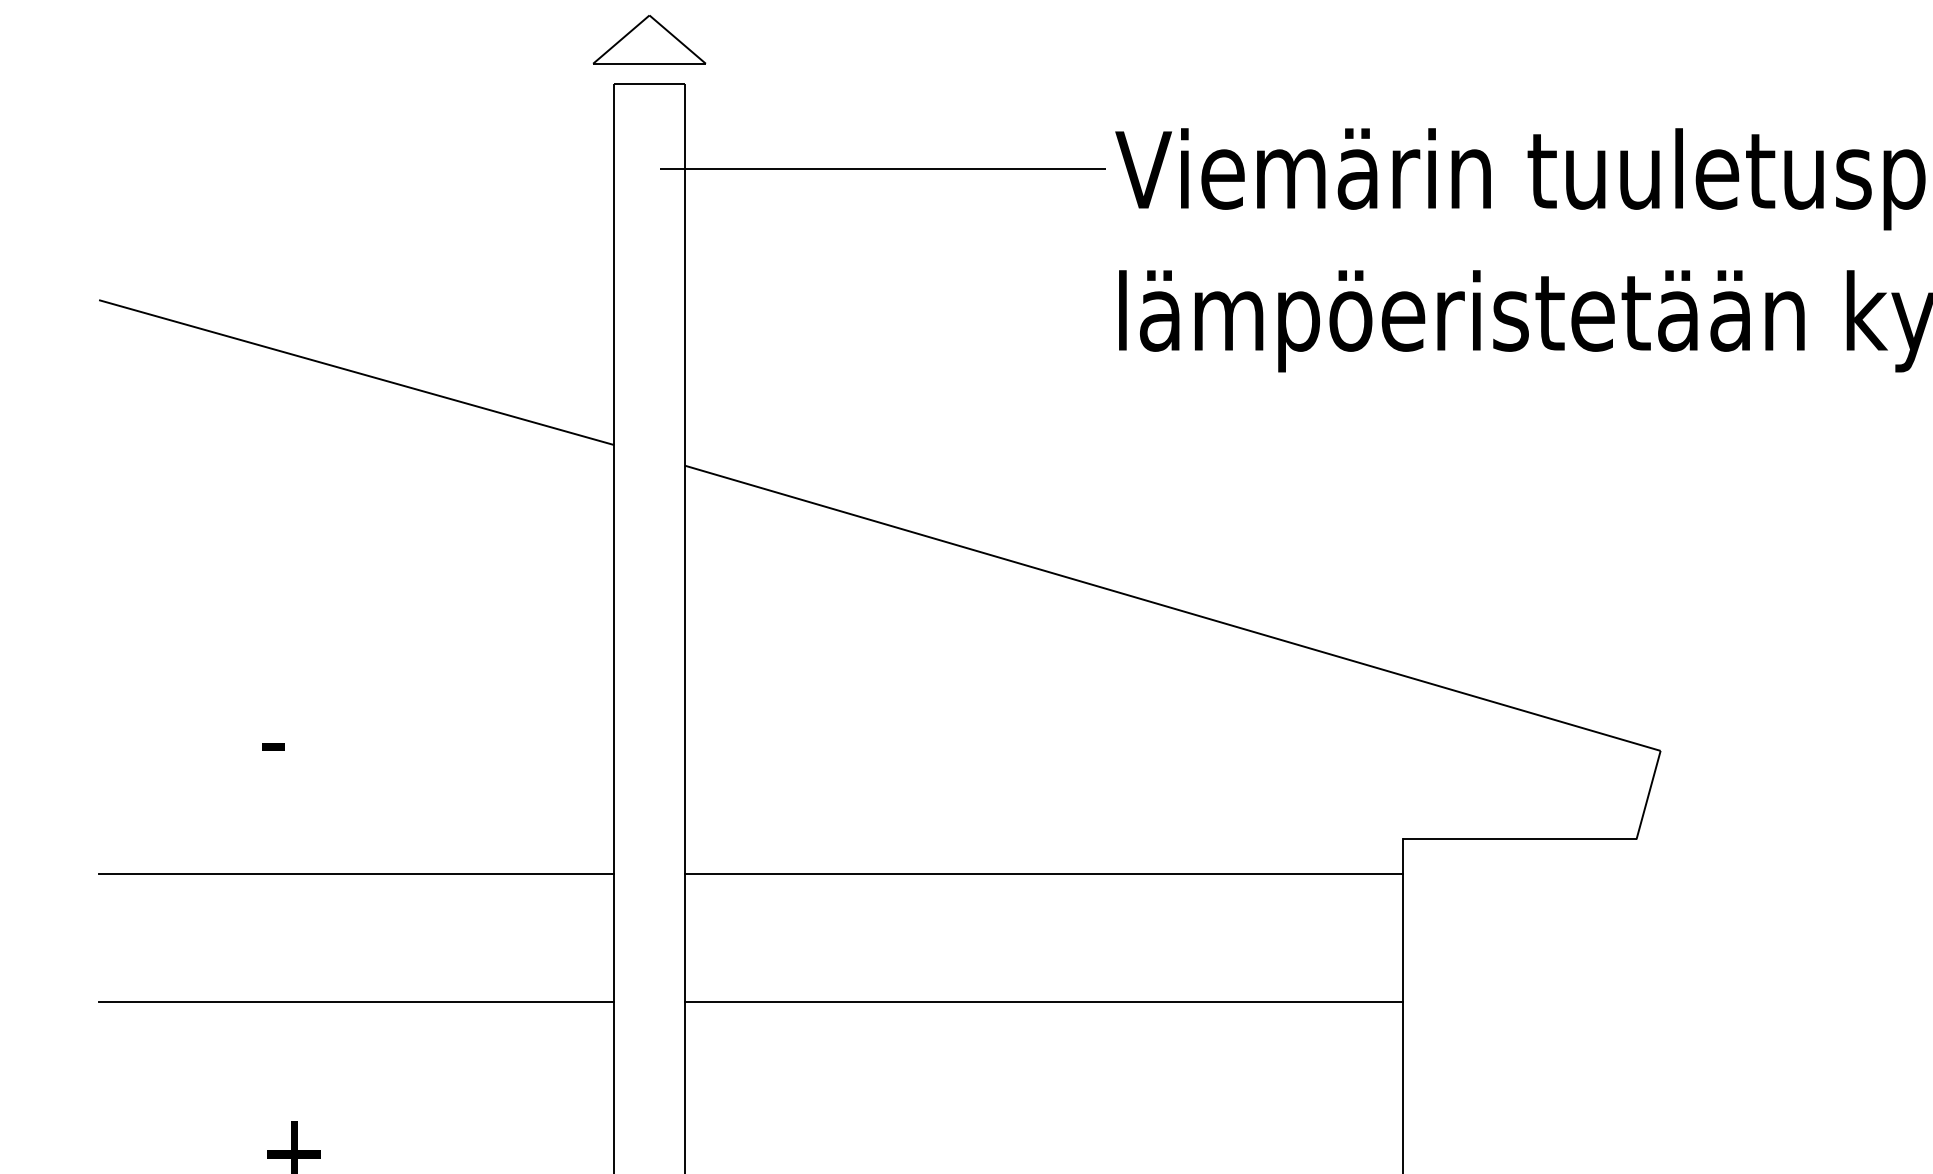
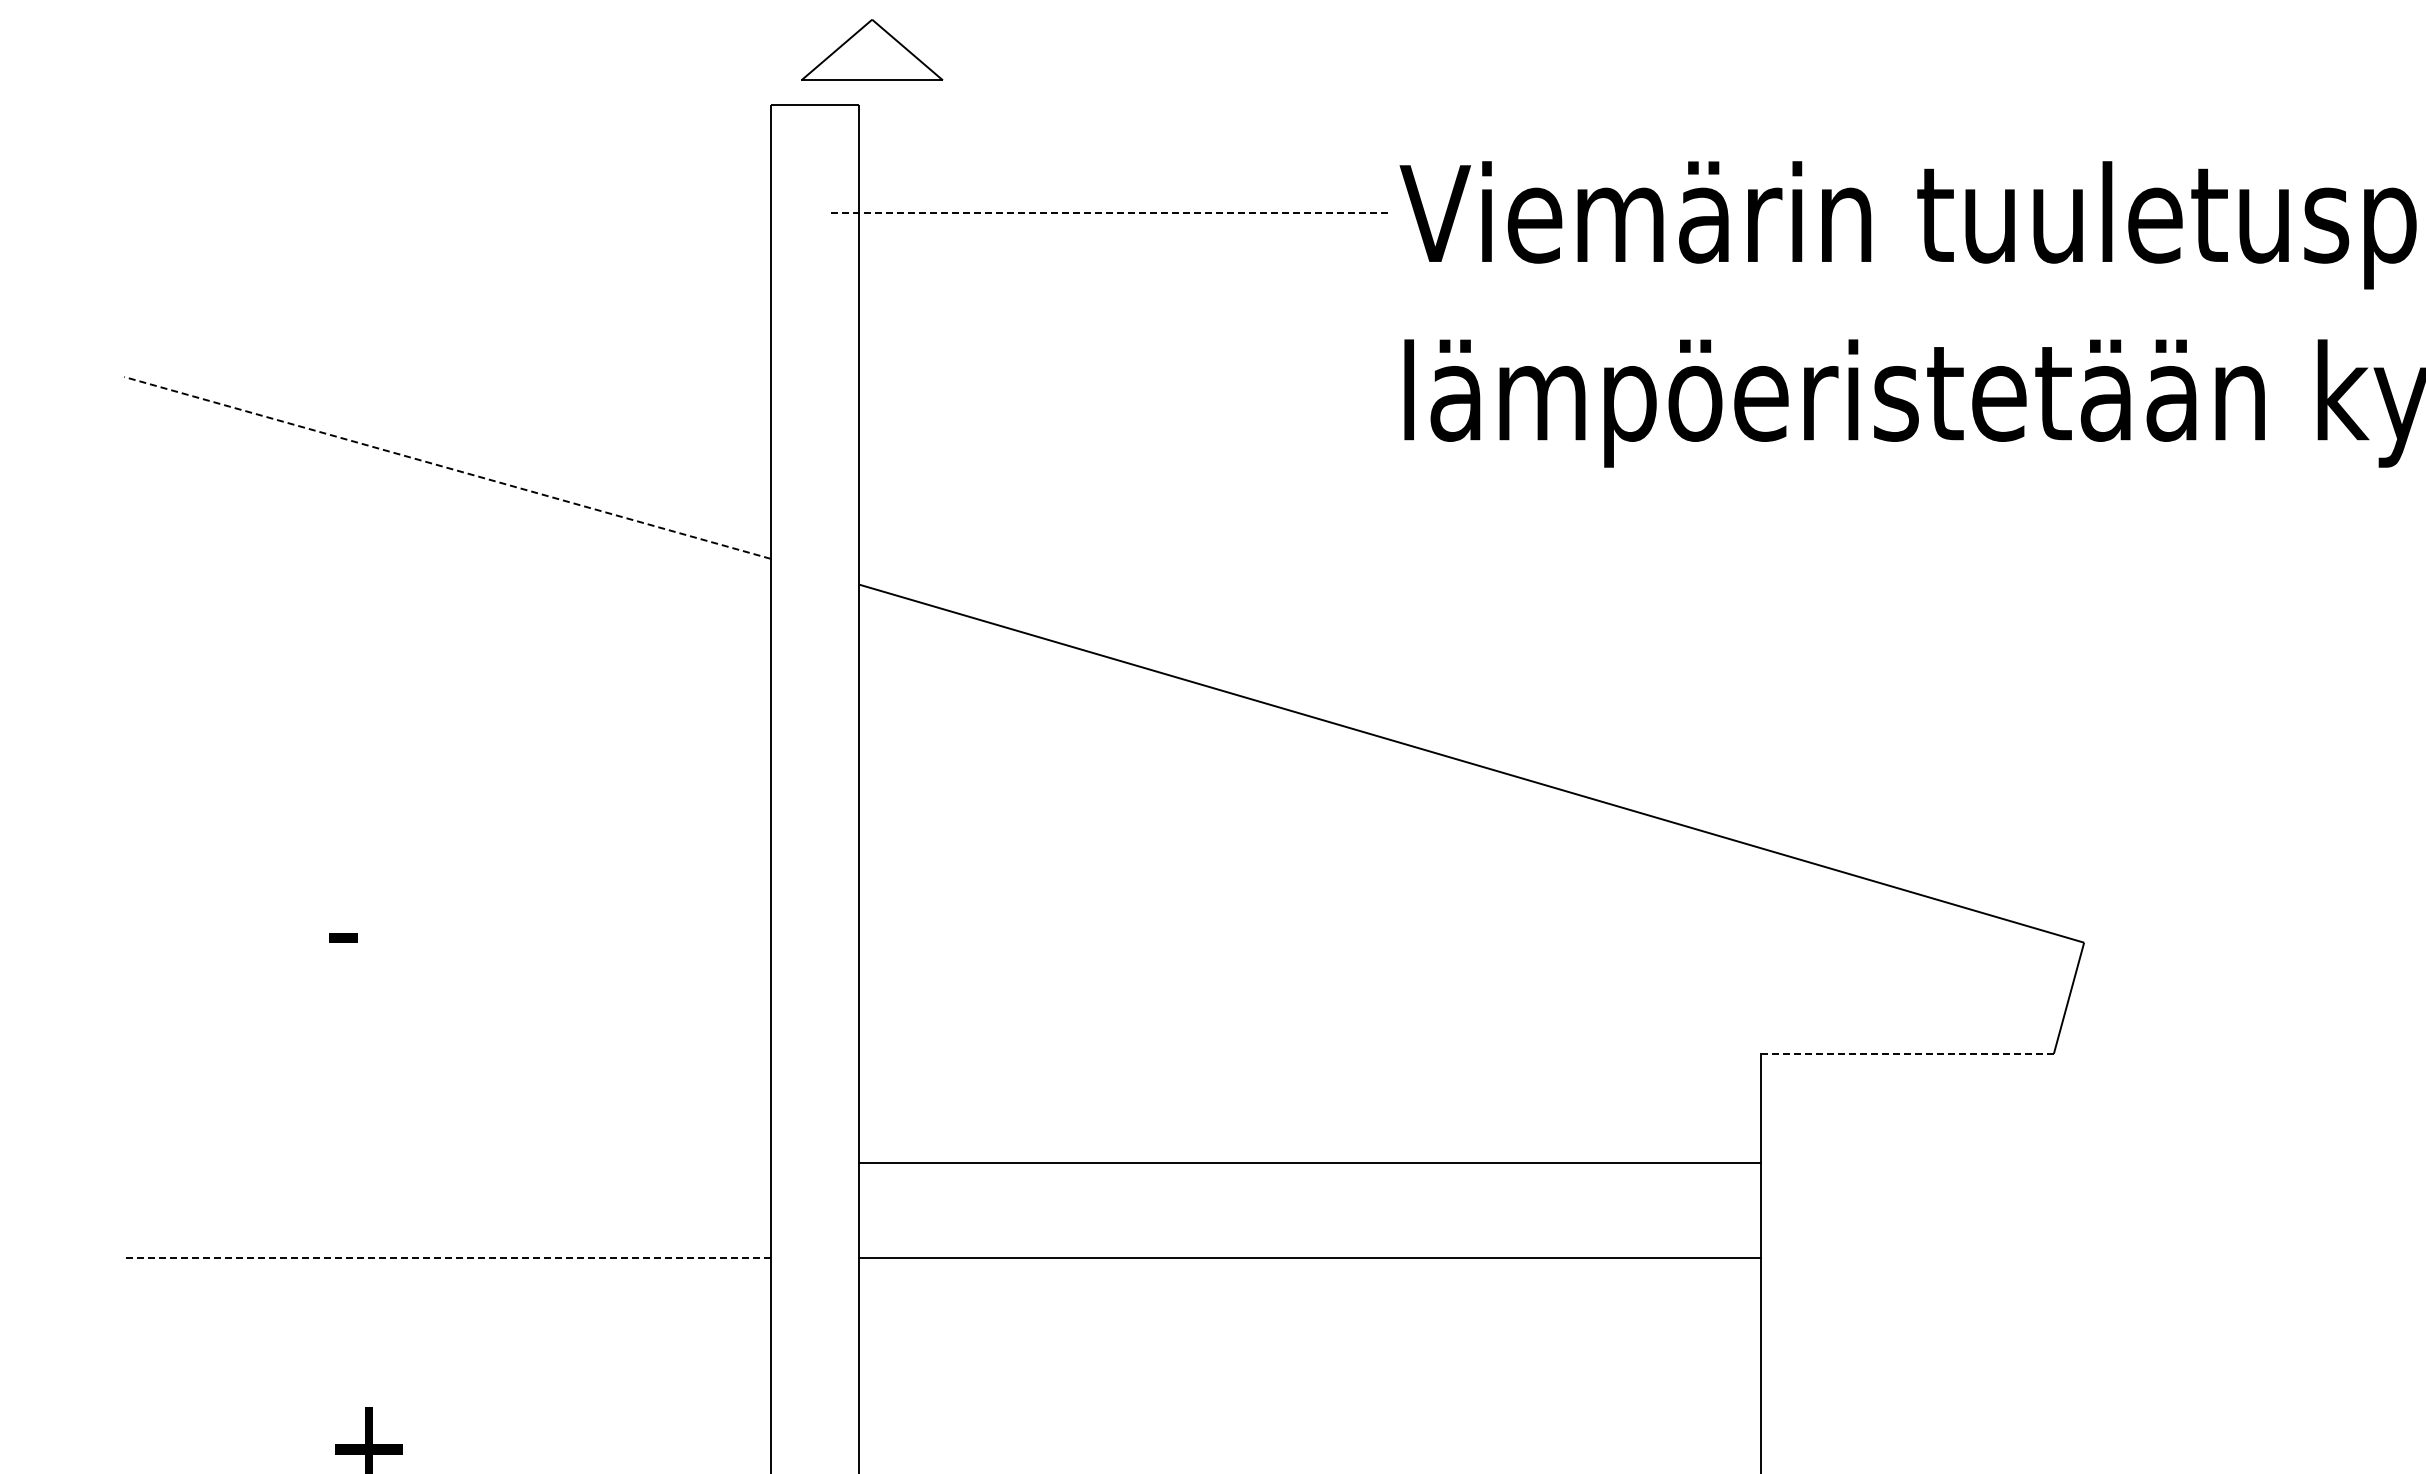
part: (649, 39) -> (872, 49), moved
line: (882, 169) -> (1107, 212), solid -> dashed
line: (356, 372) -> (447, 467), solid -> dashed
line: (1519, 839) -> (1907, 1053), solid -> dashed
line: (356, 873) -> (447, 1096), removed
line: (1043, 873) -> (1309, 1162), moved
line: (356, 1001) -> (447, 1257), solid -> dashed

